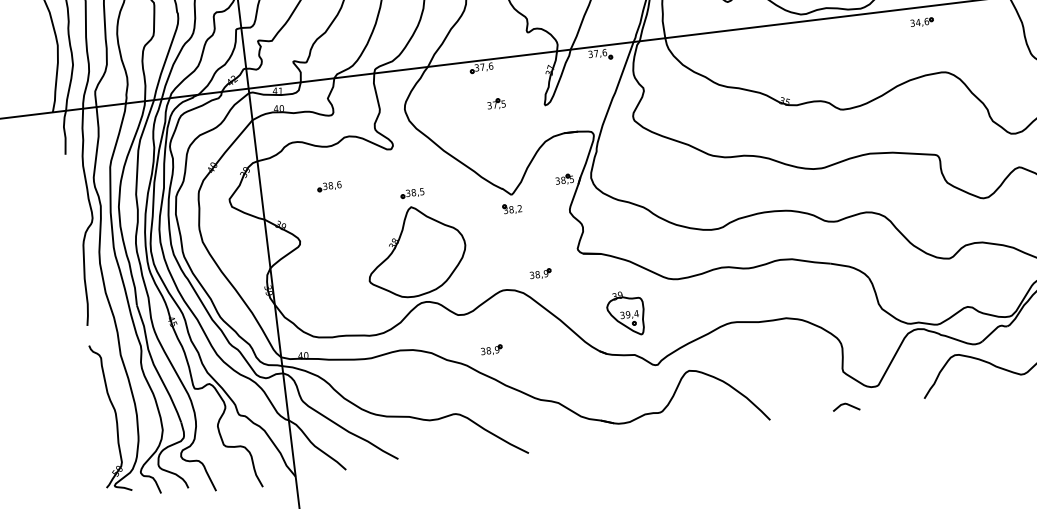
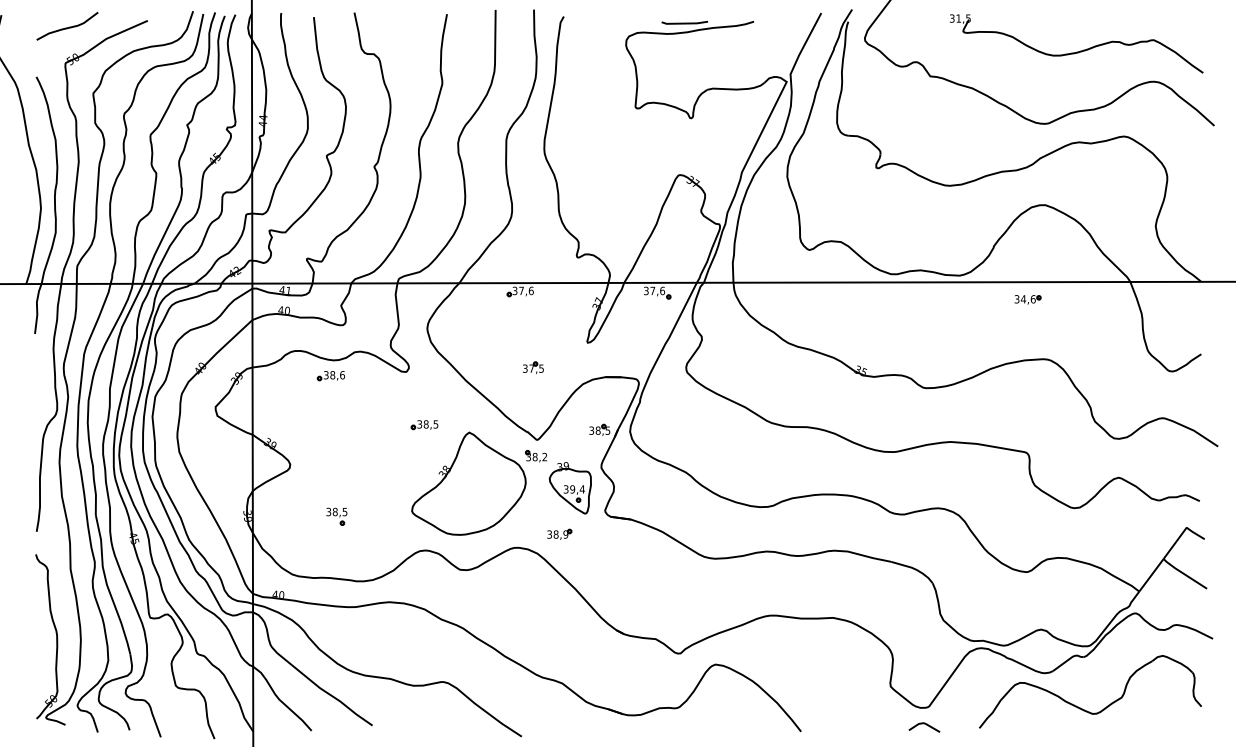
part: (496, 103) -> (533, 367), moved
part: (329, 187) -> (330, 376), moved
part: (415, 251) -> (468, 483), moved
part: (345, 281) -> (336, 516), added
part: (625, 314) -> (569, 488), moved
part: (491, 349) -> (493, 613), removed
line: (847, 405) -> (926, 725), moved

